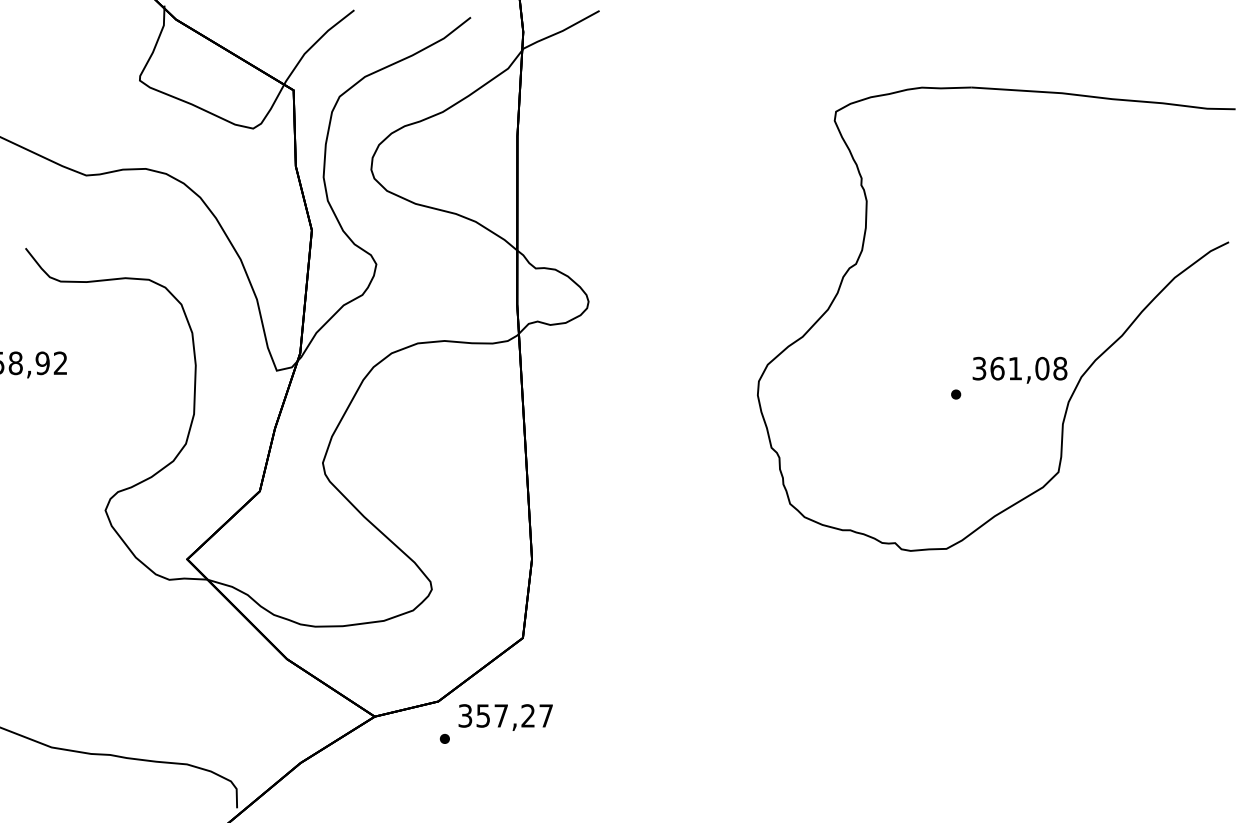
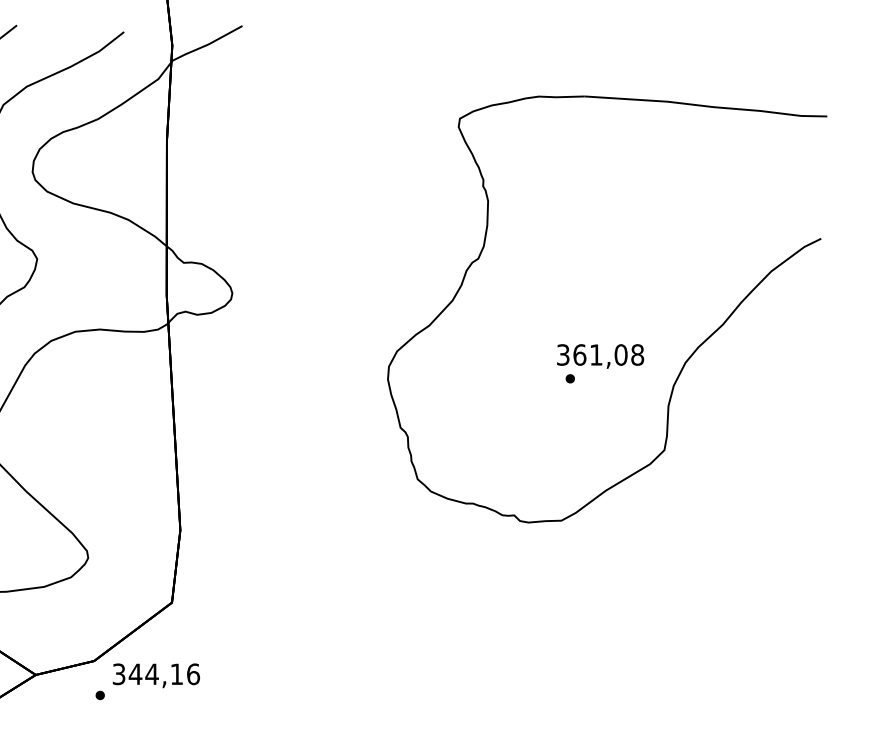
text: (1019, 369) -> (600, 355), moved
text: (514, 715) -> (164, 673), 357,27 -> 344,16

